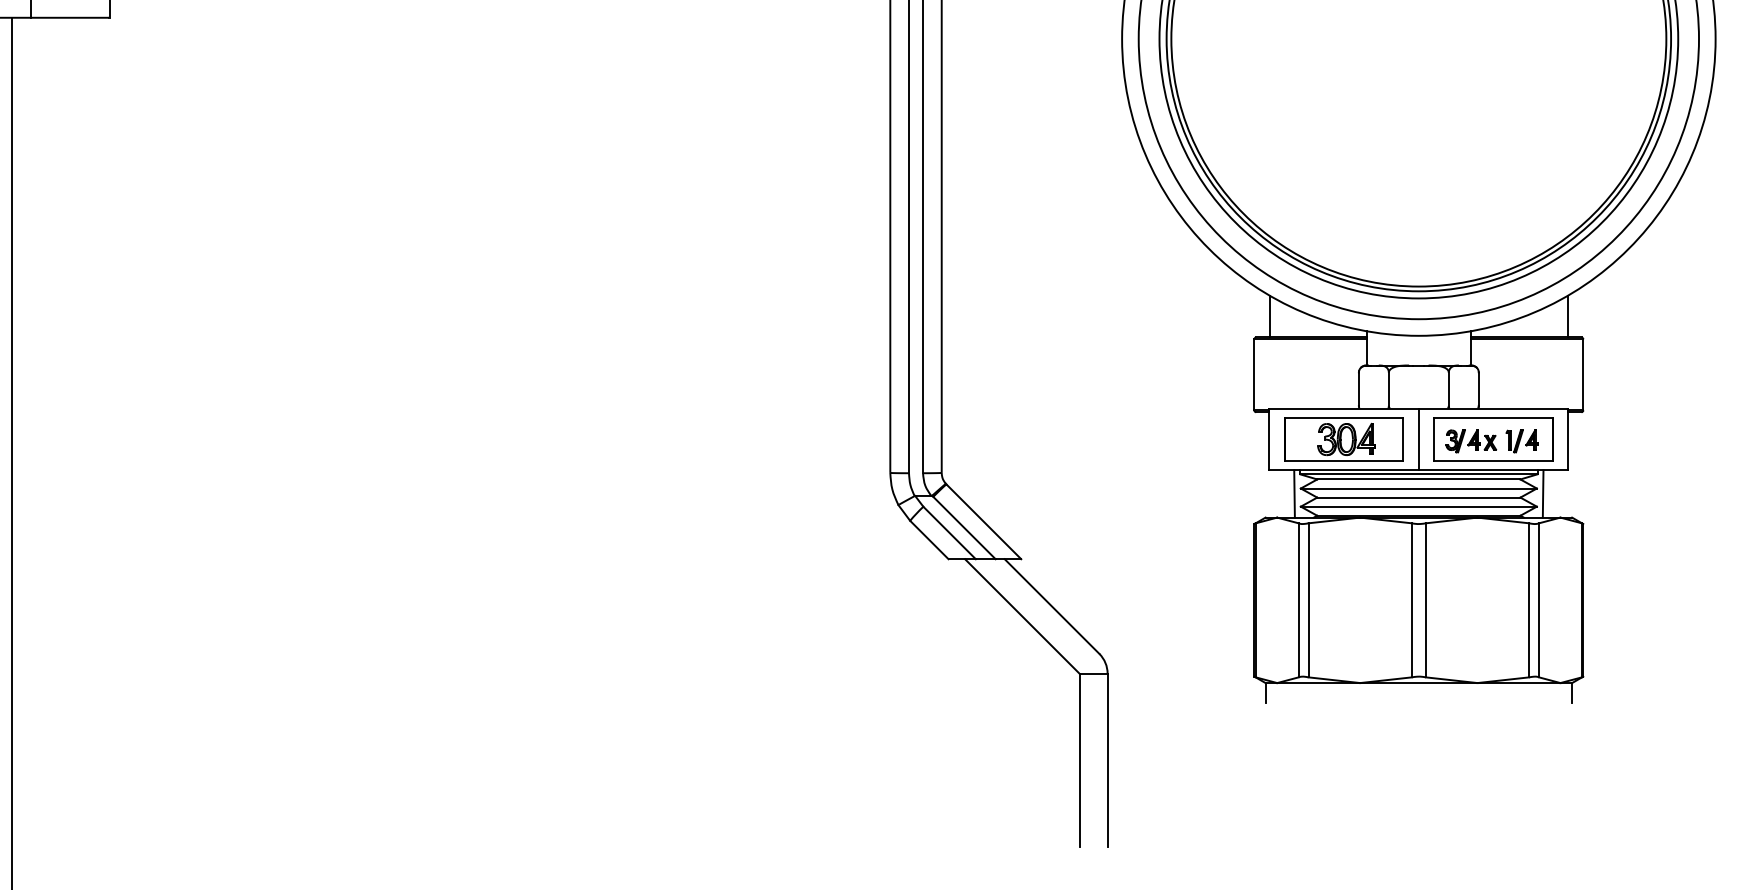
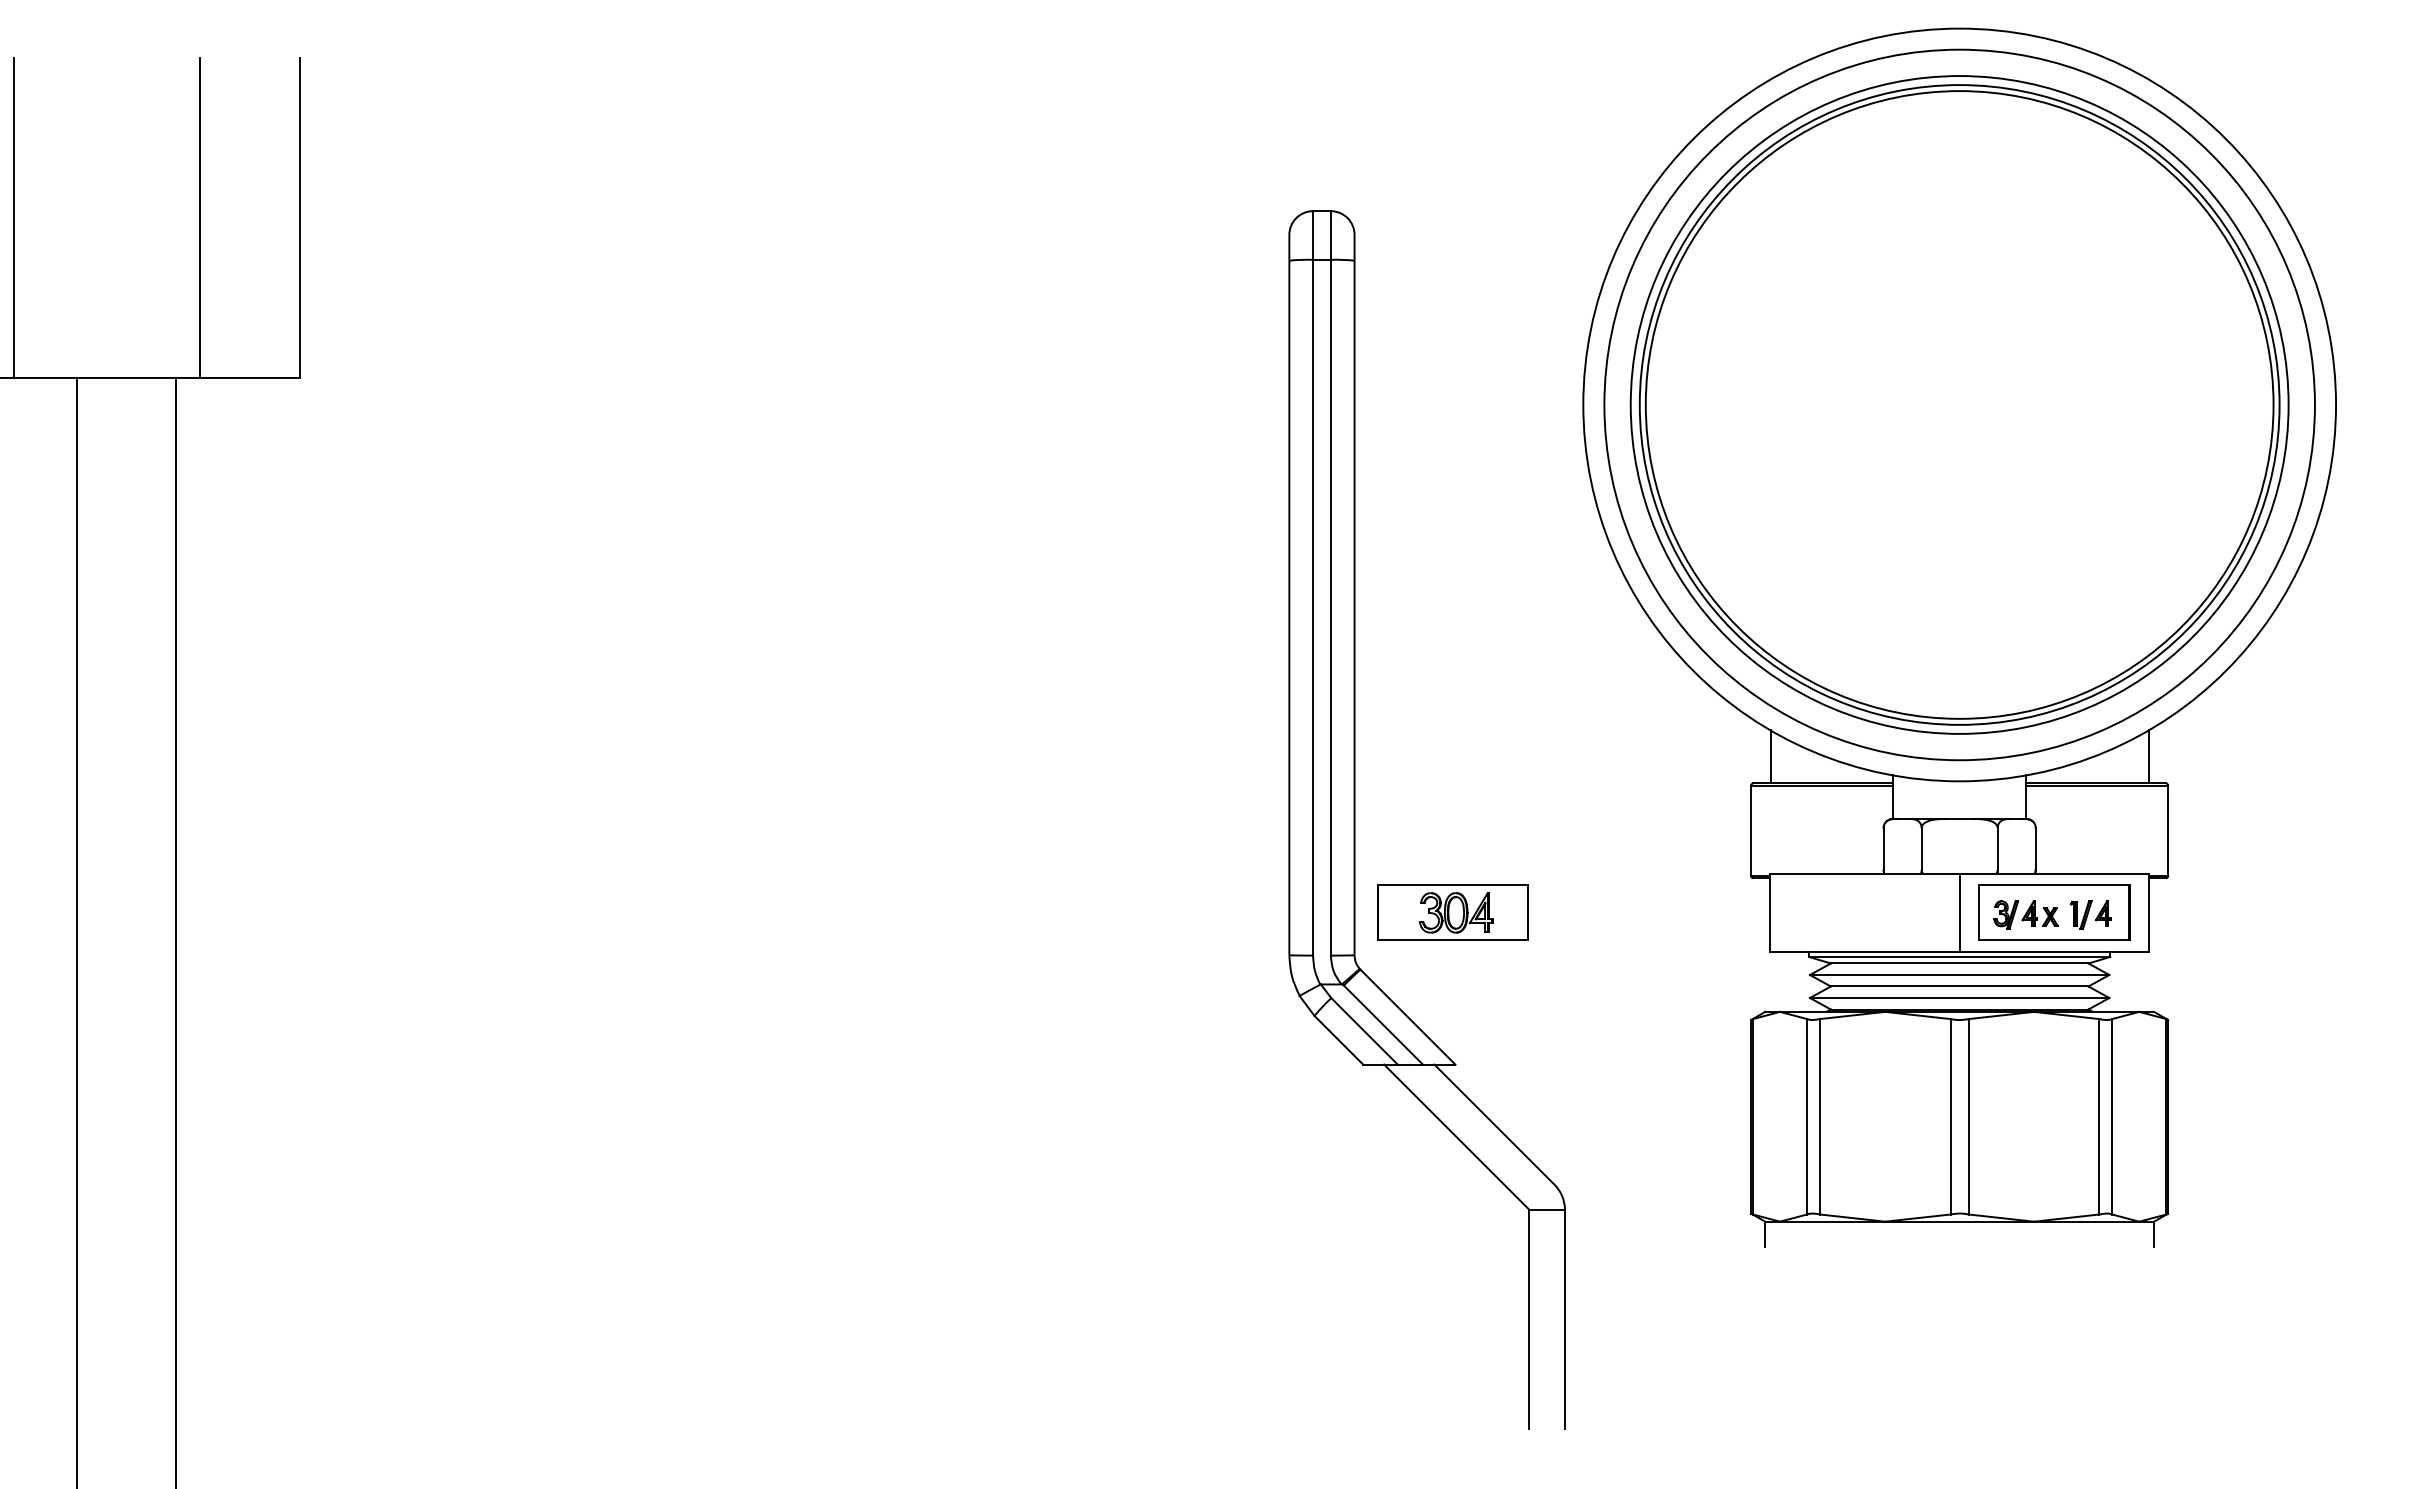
part: (1343, 439) -> (1452, 912), moved
line: (1294, 493) -> (1801, 981), removed
line: (1542, 493) -> (2116, 981), removed

